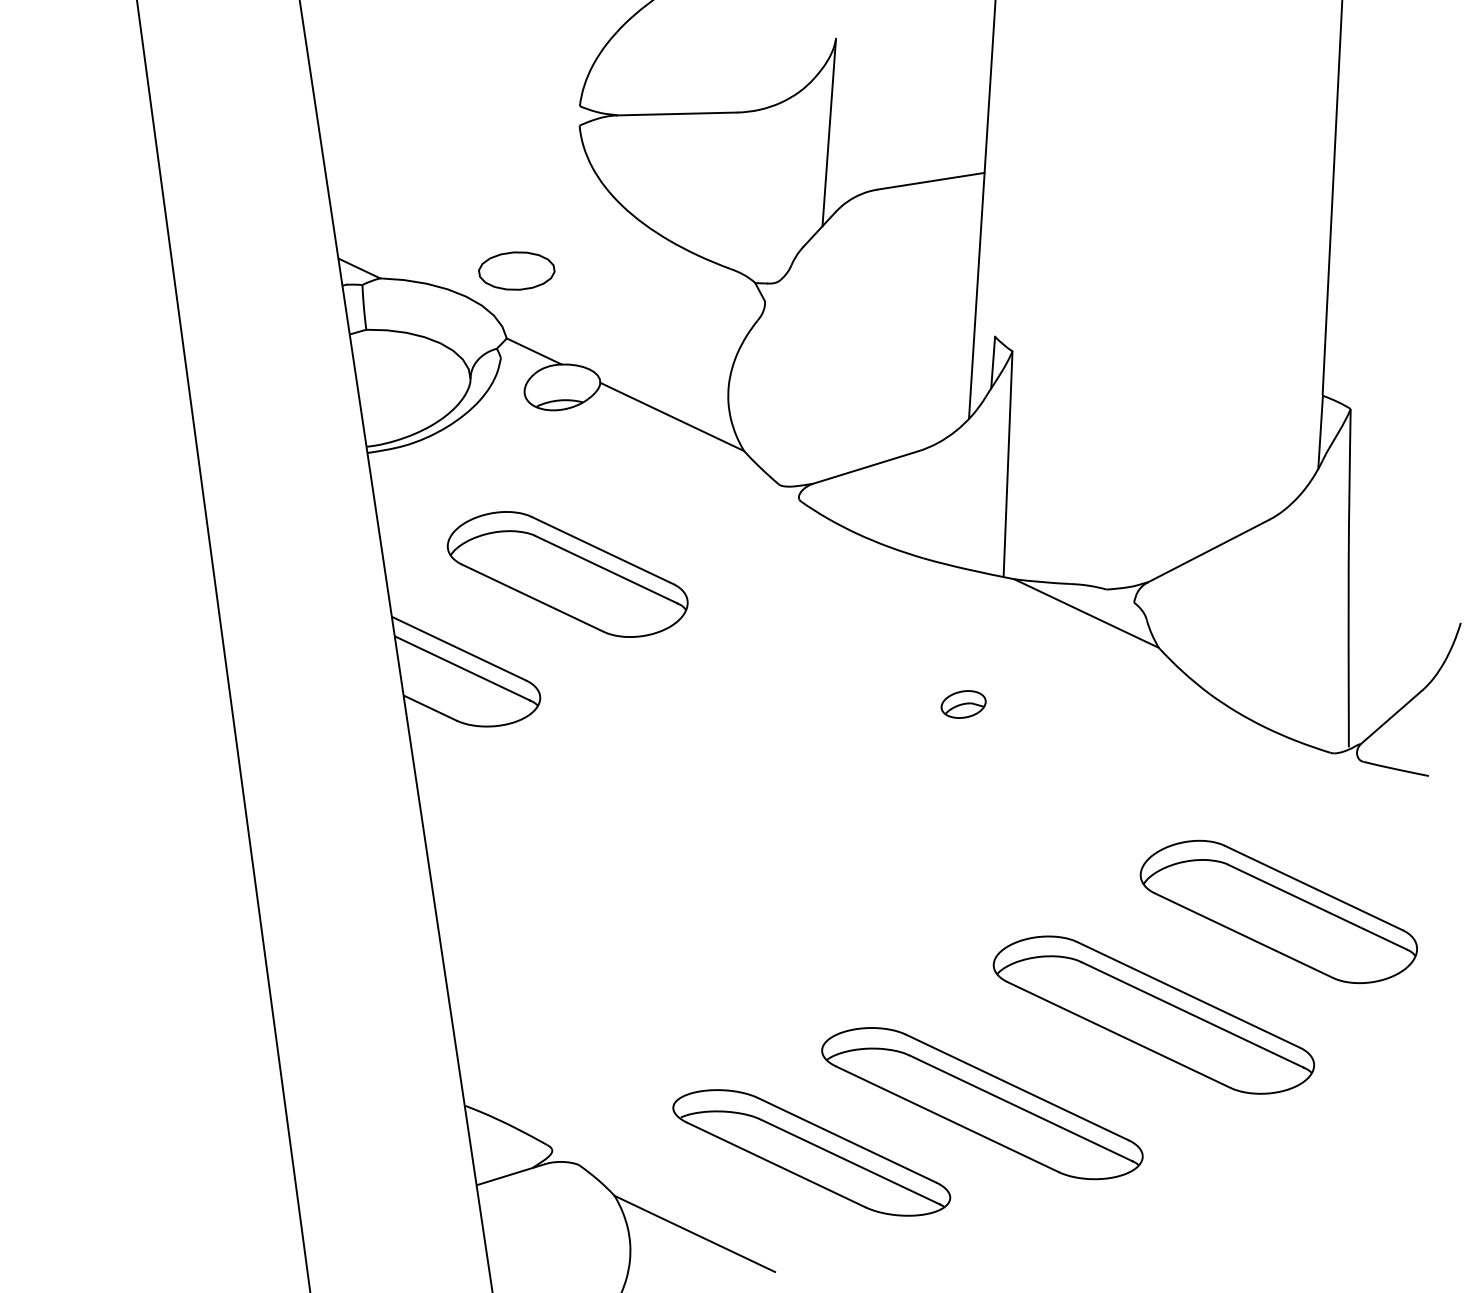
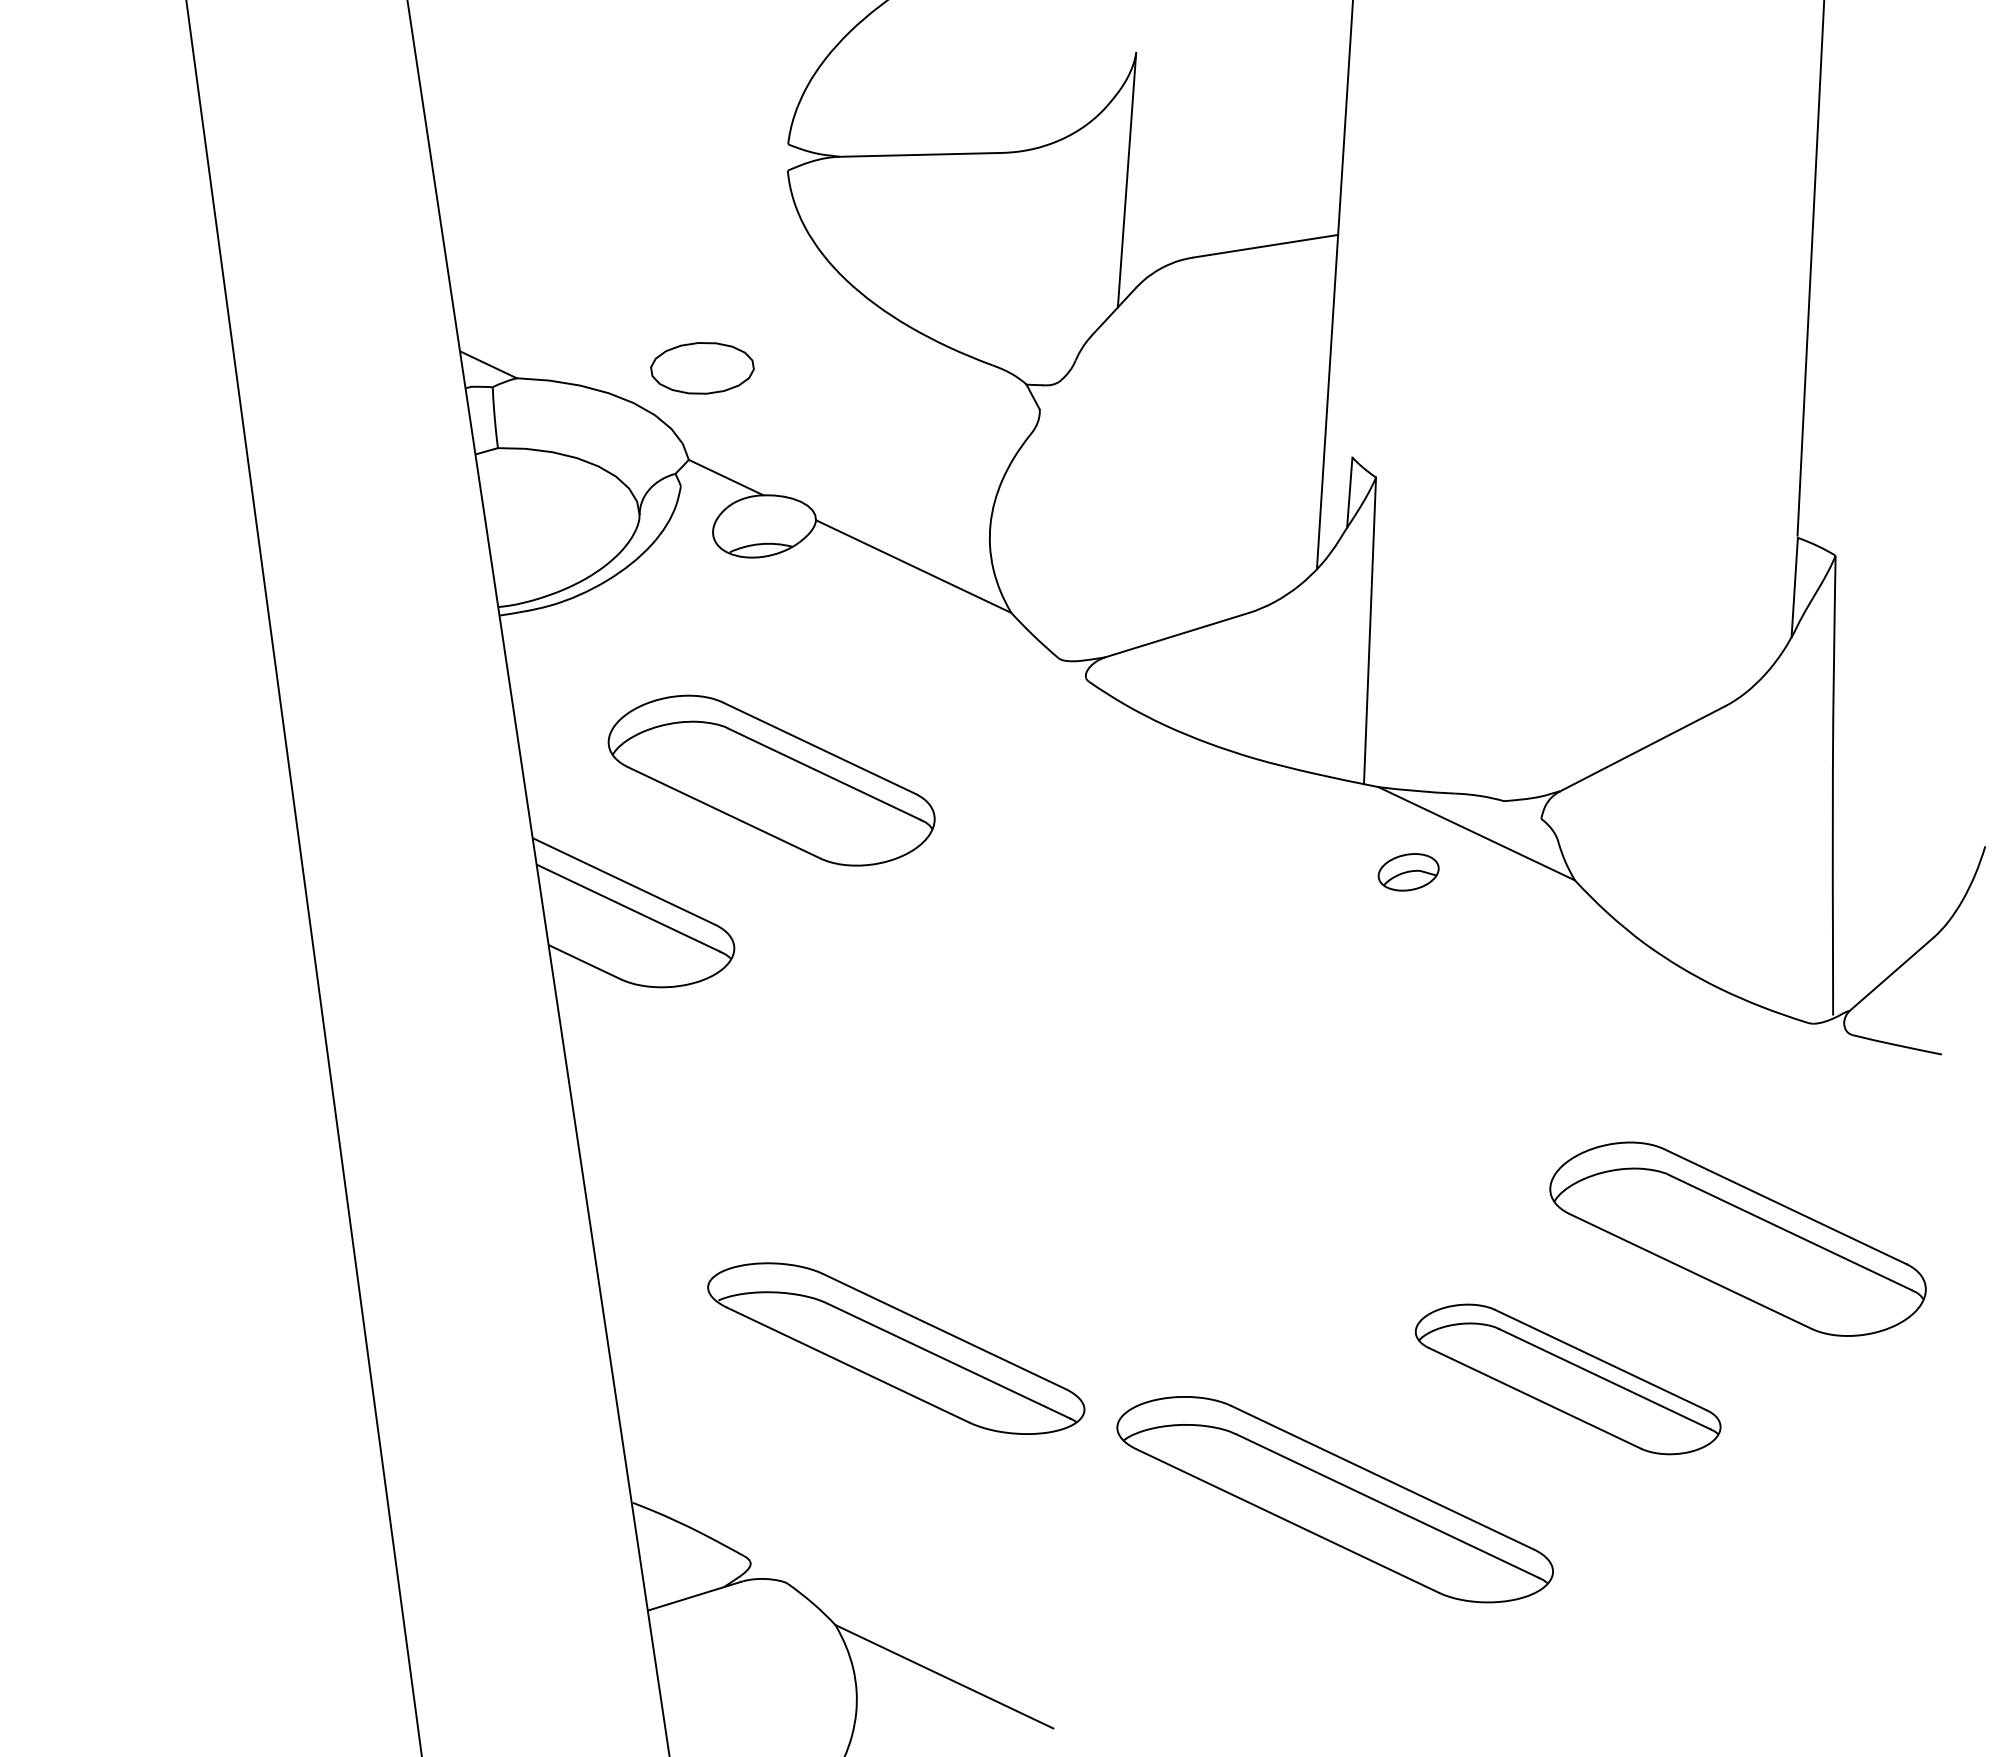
part: (963, 704) -> (1408, 872), moved
part: (1153, 1015) -> (1567, 1379), size x0.7
part: (811, 1152) -> (896, 1348), moved

